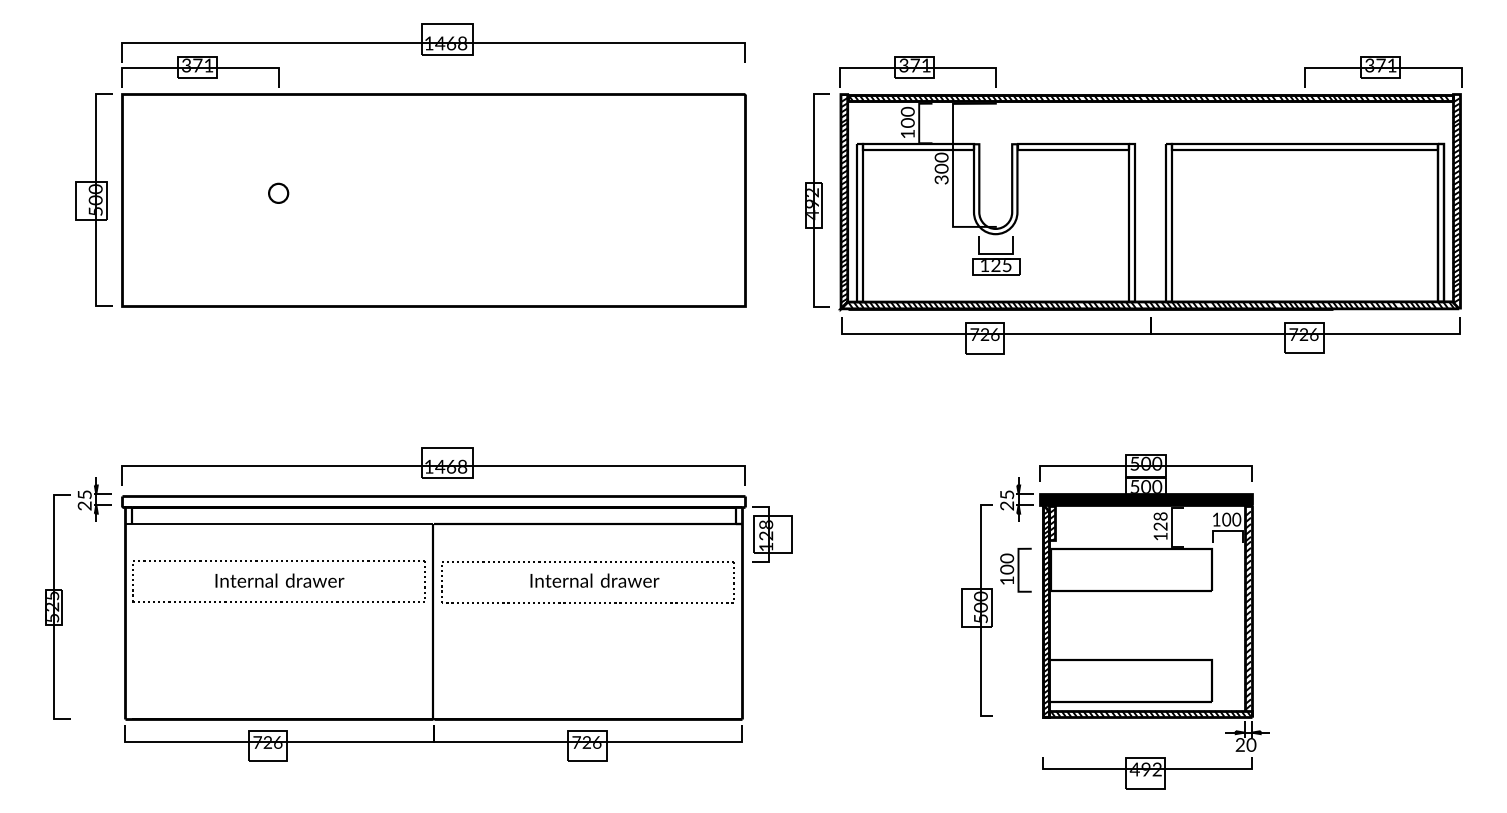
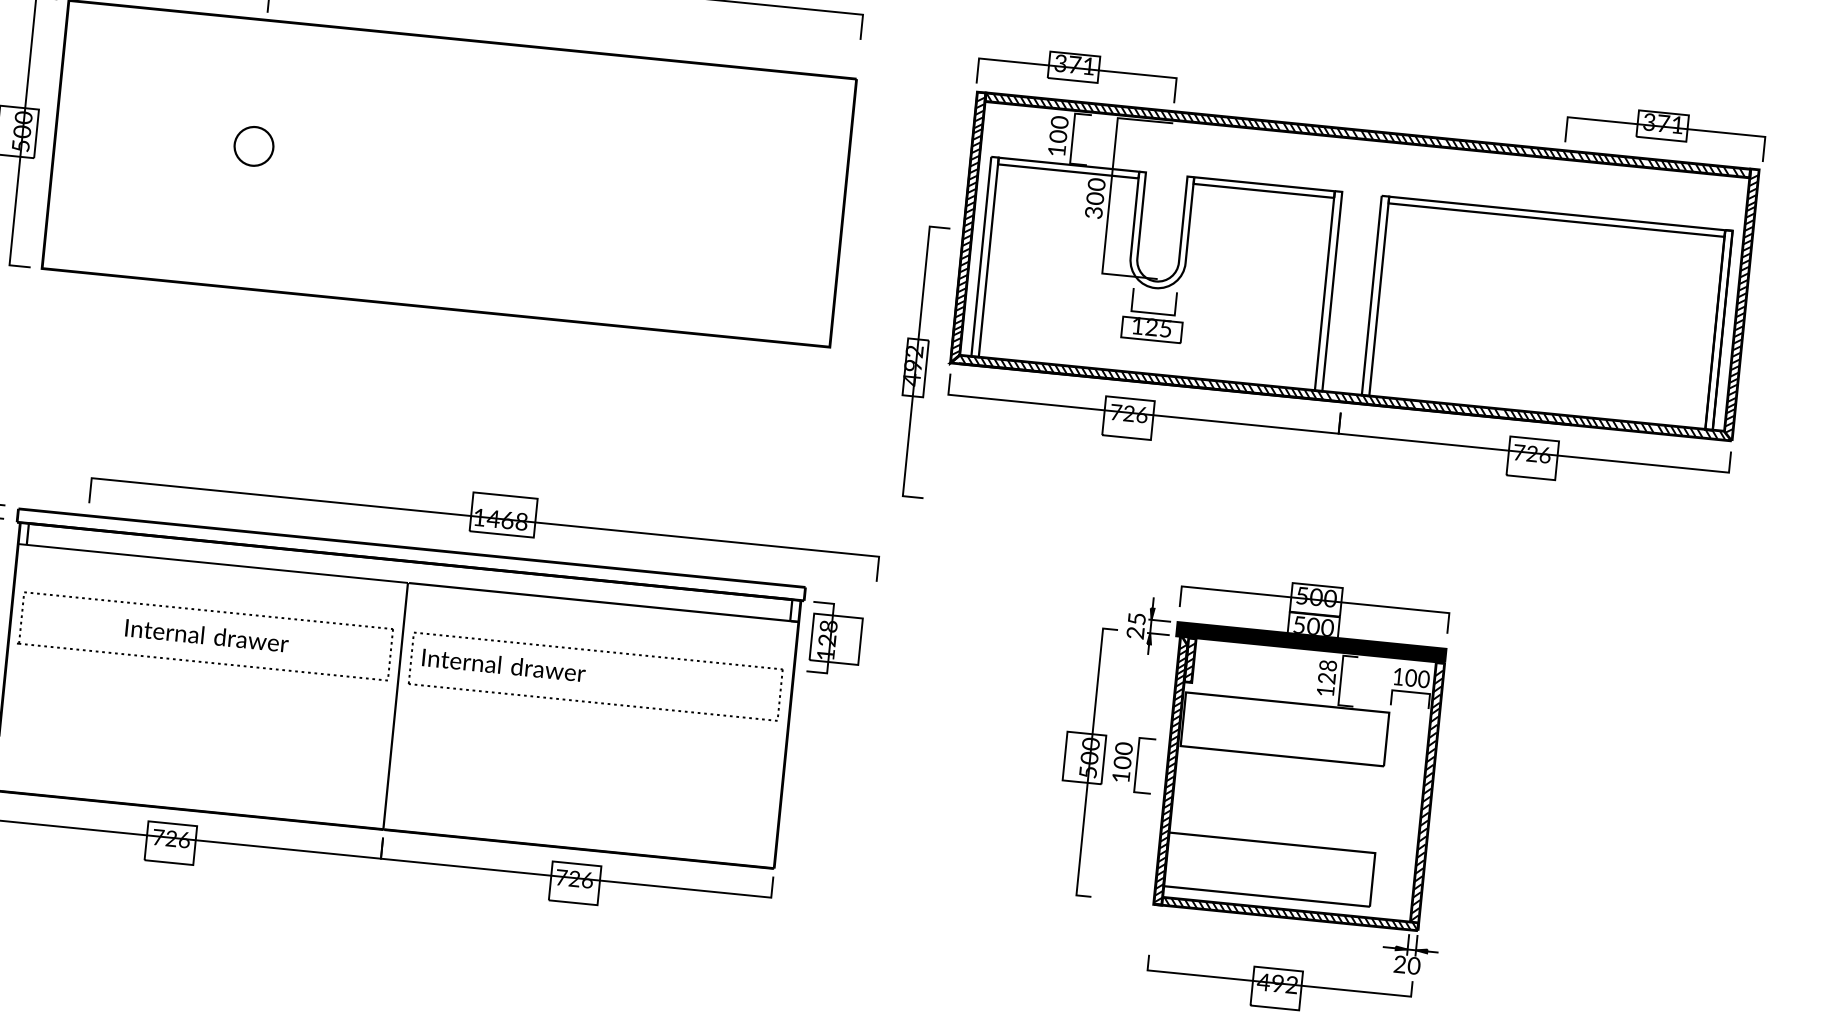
part: (278, 192) -> (254, 144), size x1.6
part: (817, 200) -> (920, 362), moved
part: (433, 466) -> (485, 517), moved
part: (1015, 569) -> (1133, 763), moved
text: (594, 580) -> (503, 665), moved

